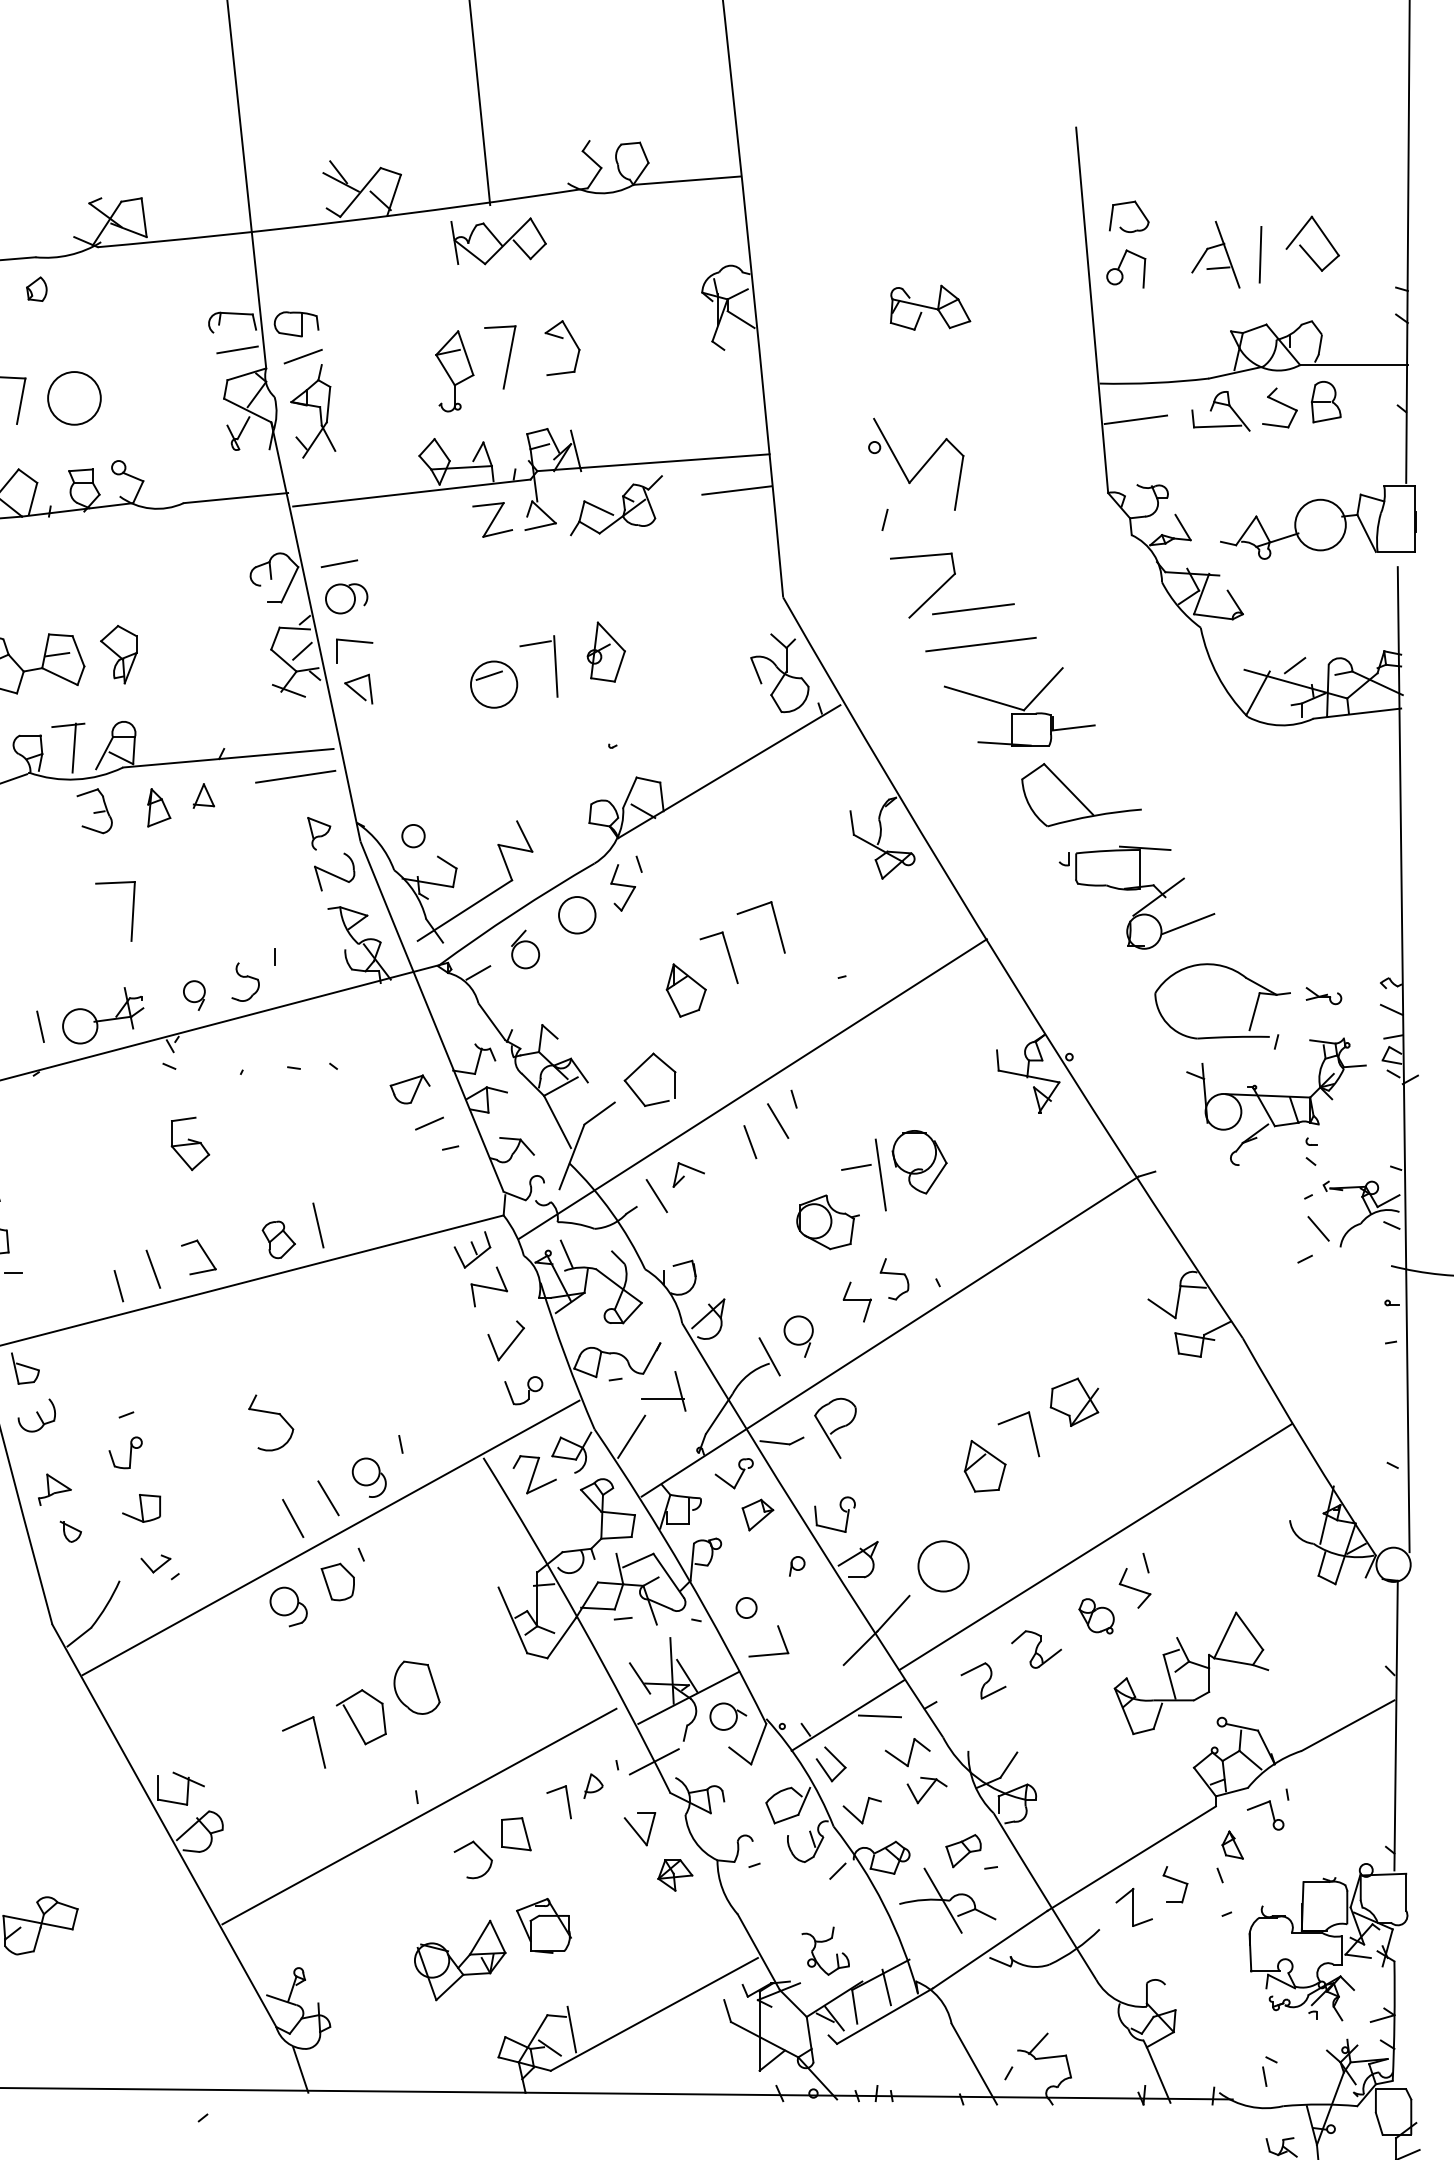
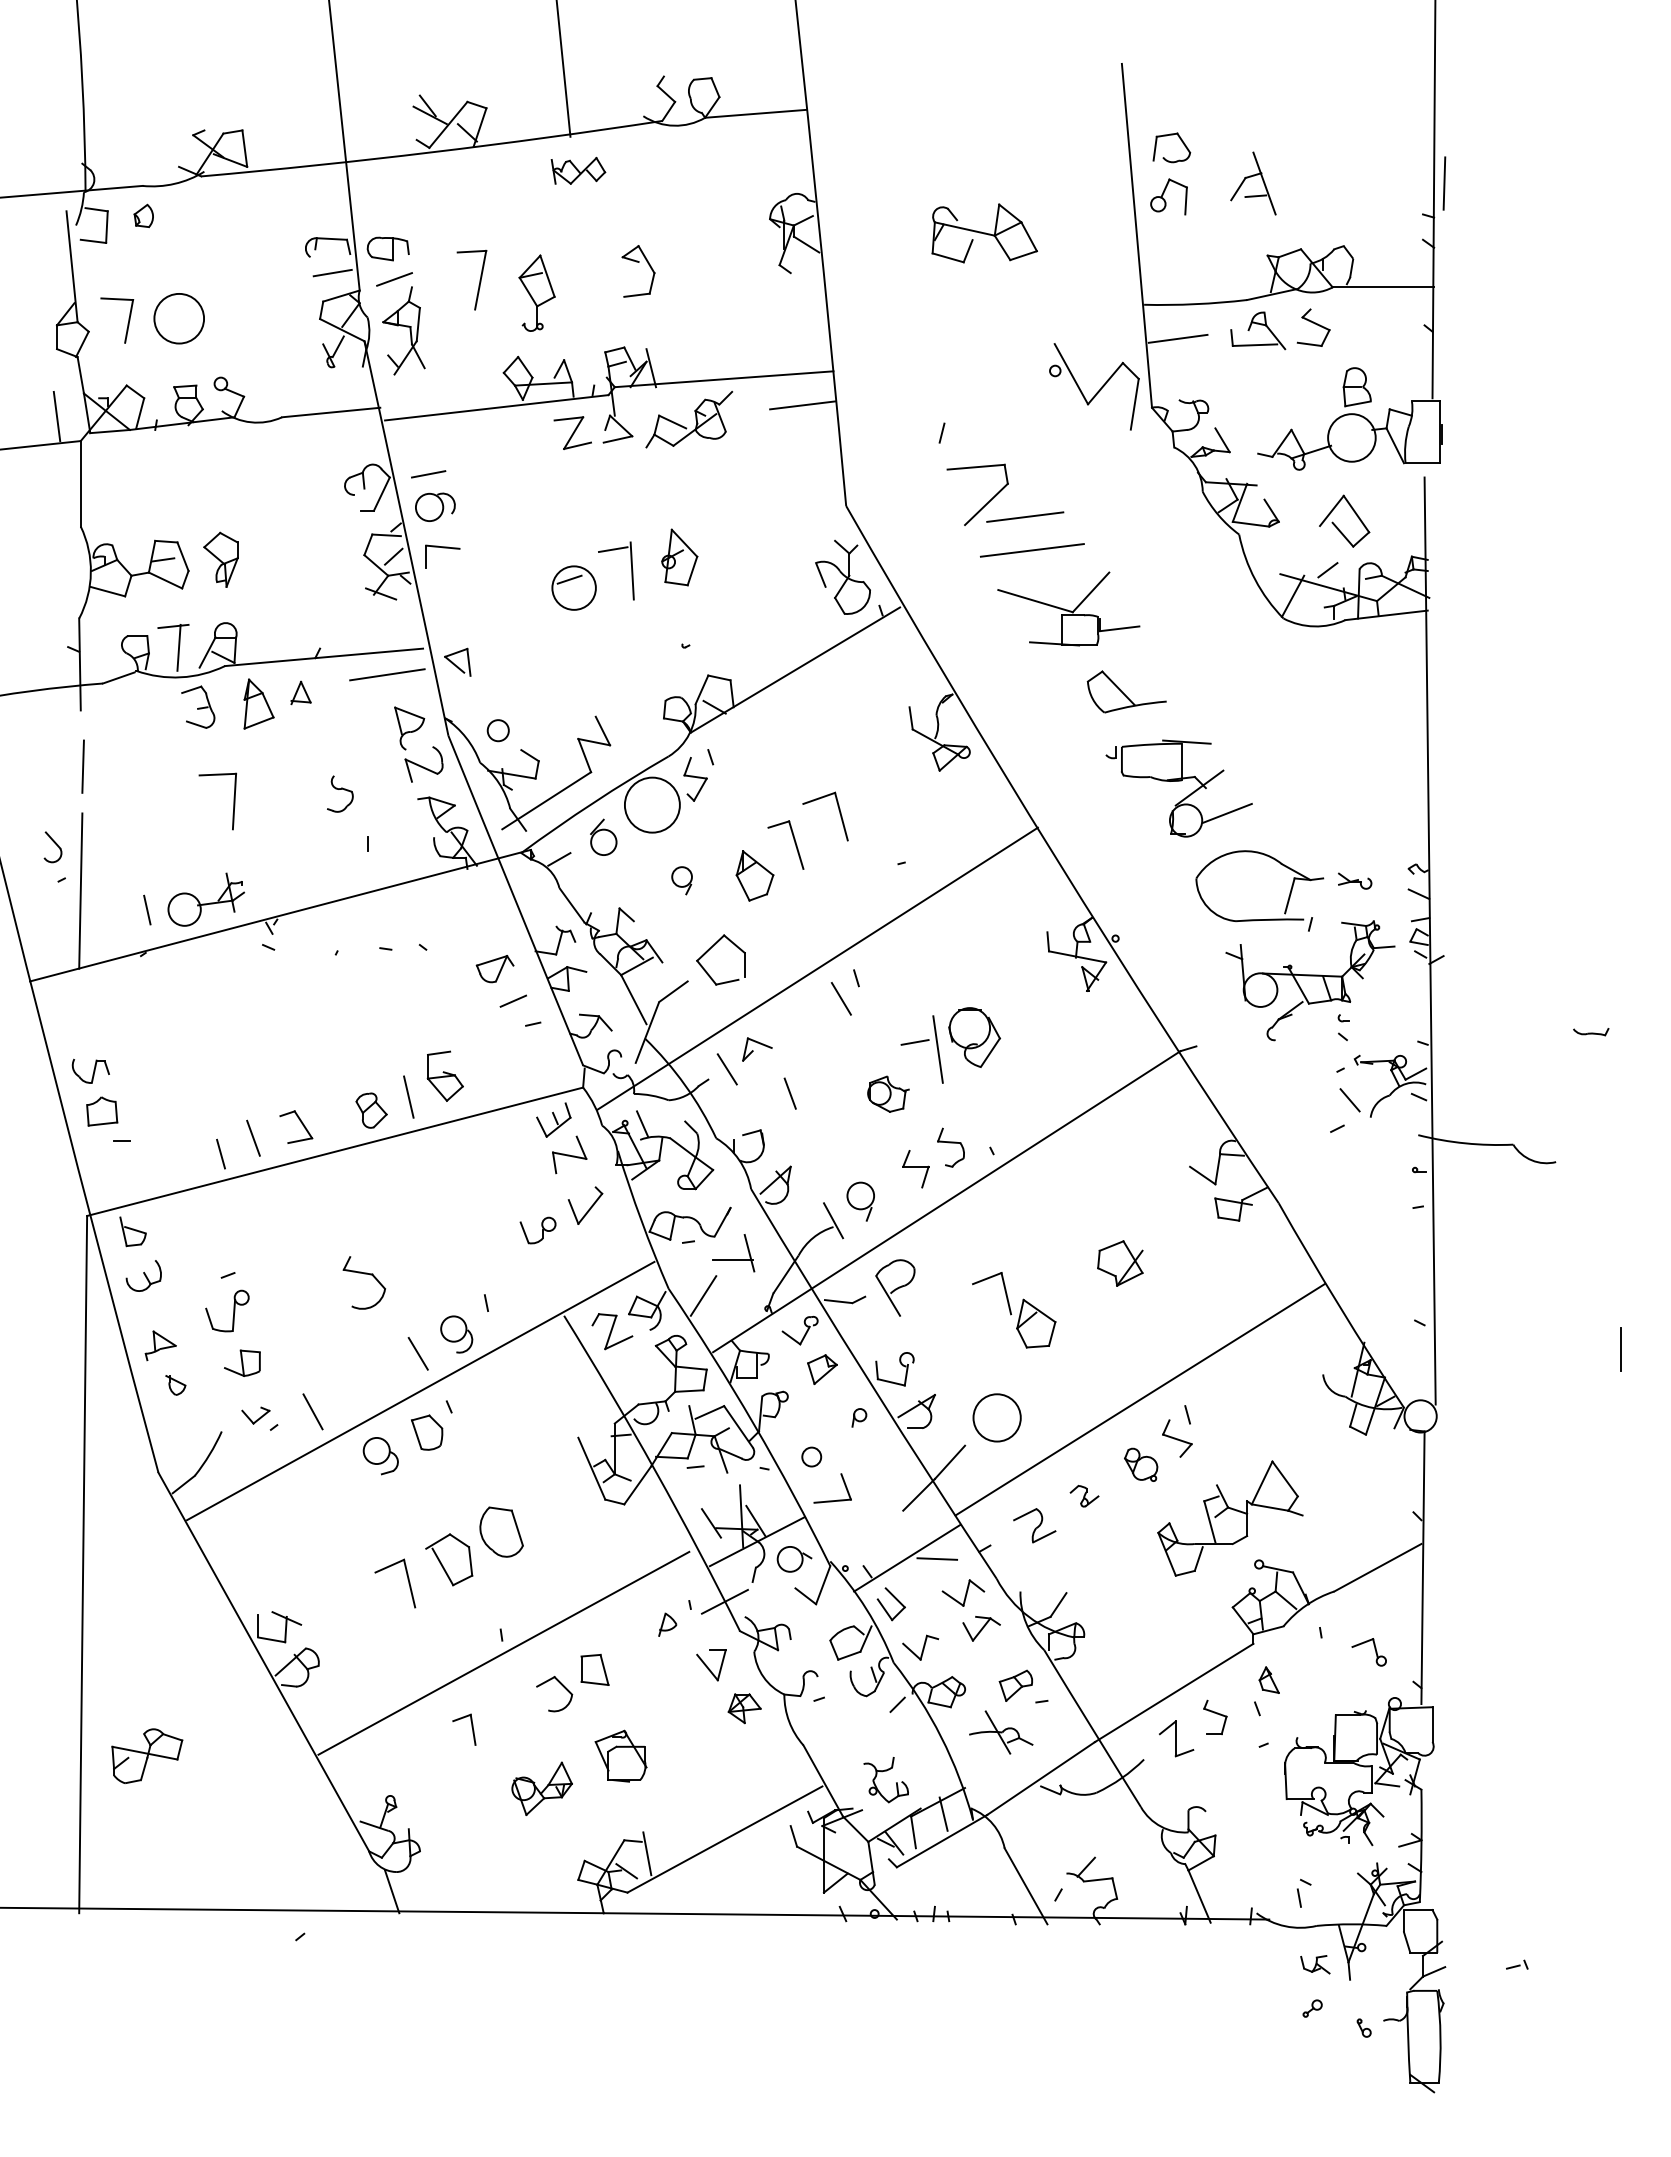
part: (498, 240) -> (578, 170), size x0.6
part: (1305, 249) -> (1337, 526), moved
line: (1260, 254) -> (1444, 183), moved
part: (930, 307) -> (984, 233), size x1.4
part: (508, 356) -> (479, 279), moved
part: (1325, 402) -> (1356, 387), moved
part: (916, 464) -> (1094, 386), moved
part: (358, 688) -> (457, 661), moved
part: (1081, 794) -> (1126, 691), size x0.7
part: (158, 807) -> (258, 703), size x1.4
part: (319, 833) -> (409, 728), size x1.4
circle: (577, 914) -> (652, 804), size x1.6
part: (245, 981) -> (340, 793), moved
part: (193, 995) -> (681, 880), moved
line: (749, 1141) -> (789, 1093), moved
part: (189, 1143) -> (444, 1075), moved
part: (828, 1222) -> (888, 1094), size x0.7
part: (523, 1390) -> (537, 1230), moved
part: (1032, 1432) -> (1004, 1291), moved
part: (125, 1452) -> (227, 1310), size x1.4
line: (292, 1518) -> (312, 1411), moved
part: (1036, 1649) -> (1084, 1496), size x0.6
part: (566, 1799) -> (471, 1727), moved
part: (1271, 1812) -> (1374, 1649), moved
part: (947, 1900) -> (1000, 1732), size x0.7
part: (459, 1960) -> (541, 1788), size x0.7

